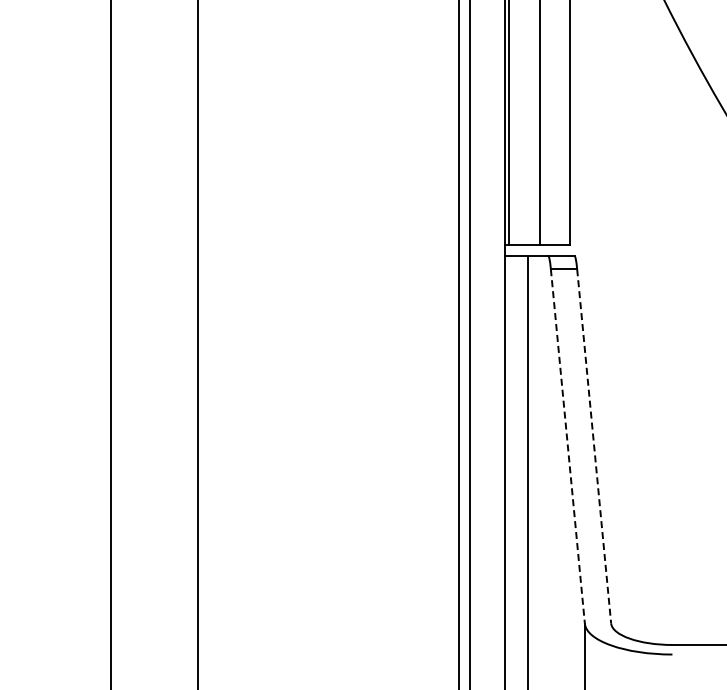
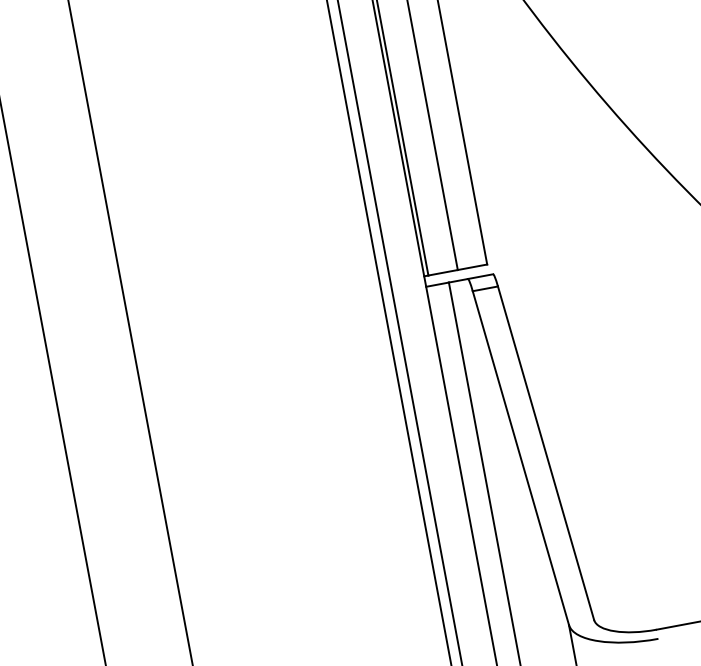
line: (594, 446) -> (546, 453), dashed -> solid
line: (567, 447) -> (520, 459), dashed -> solid

